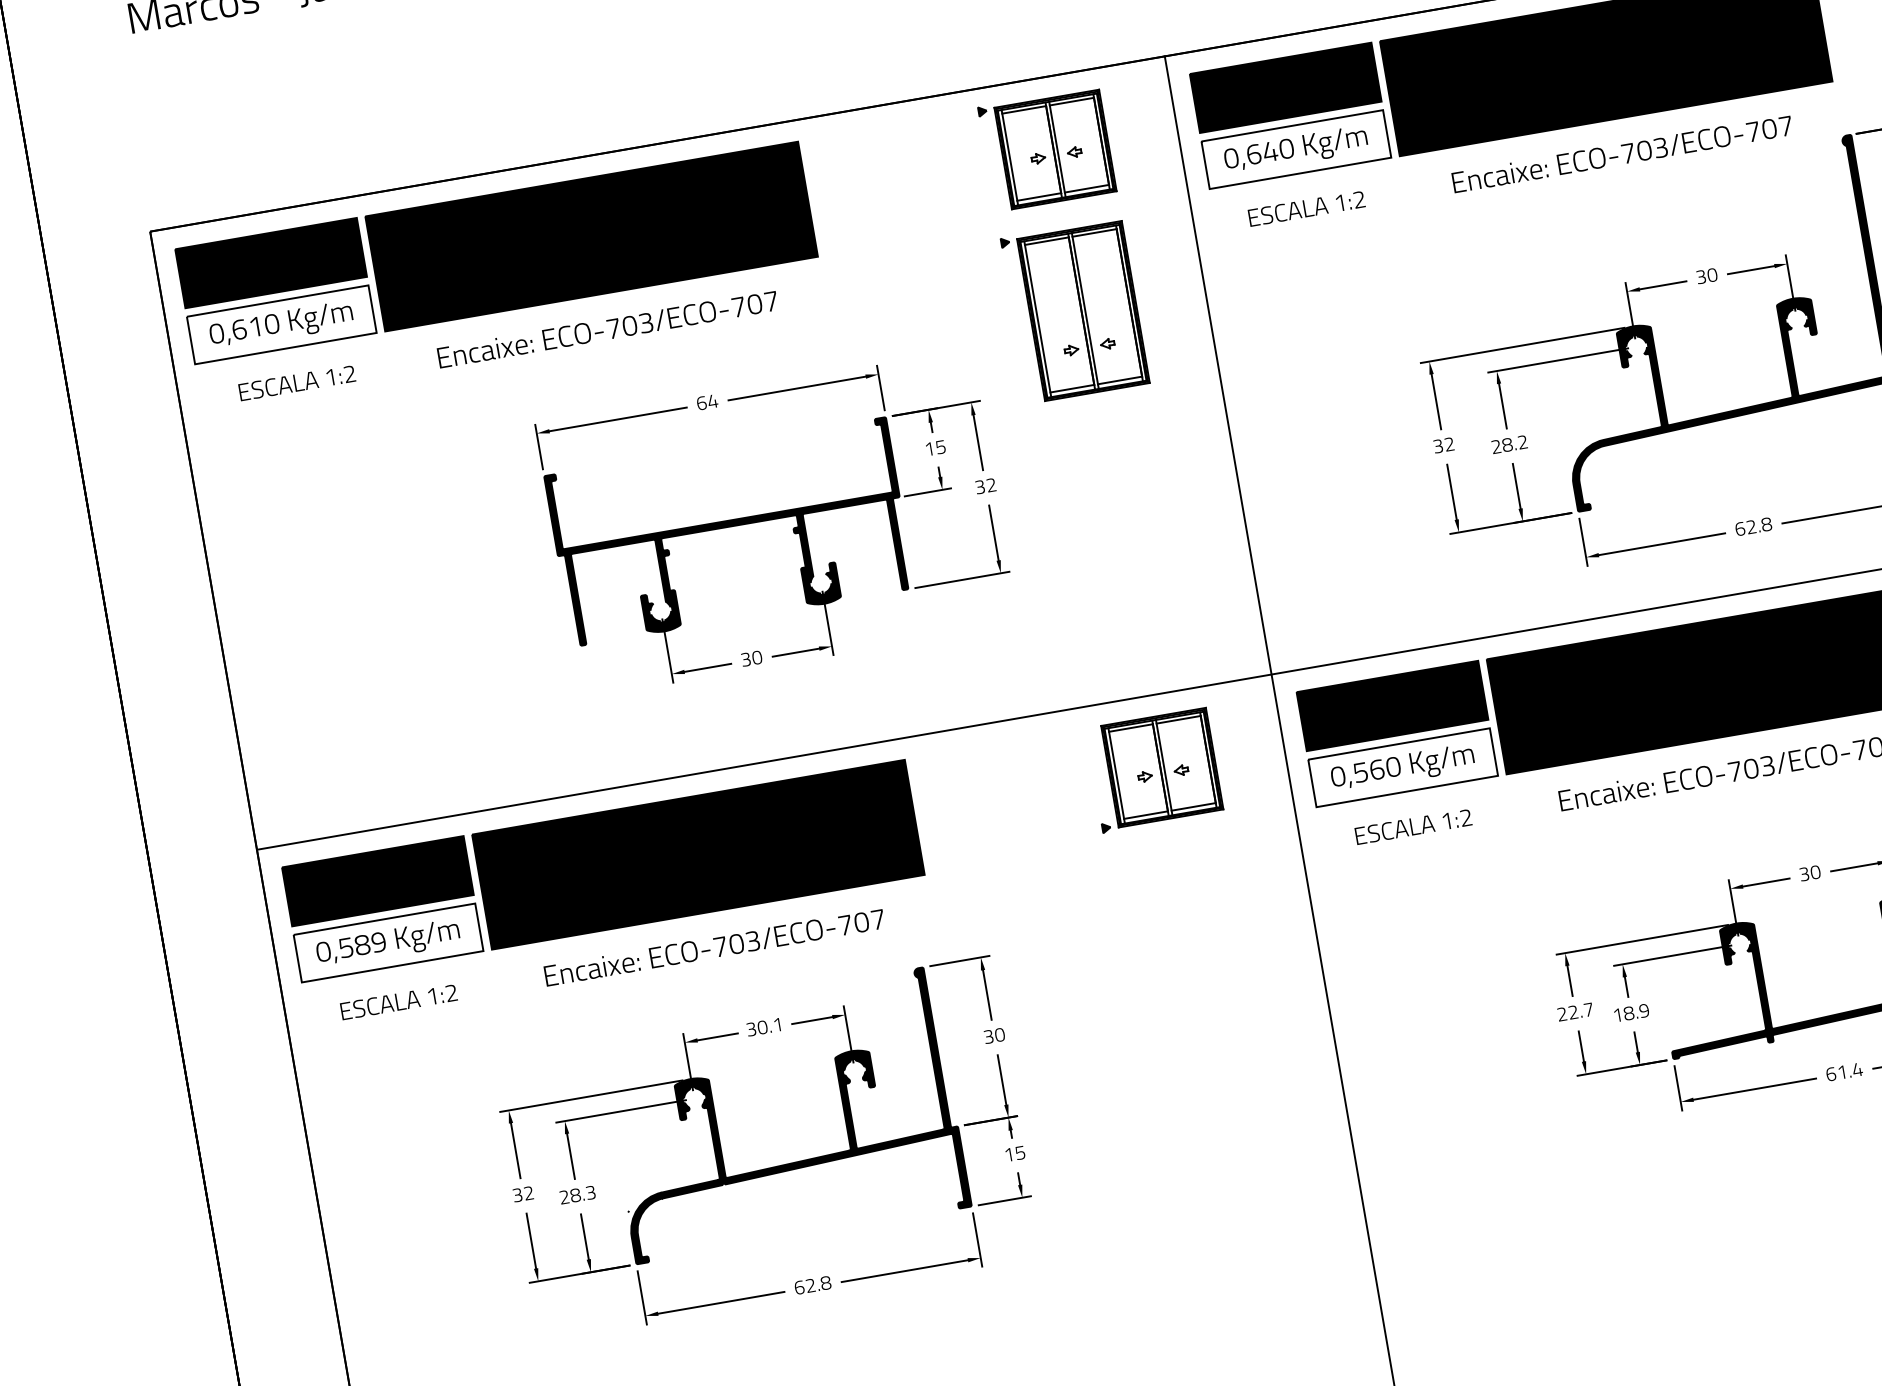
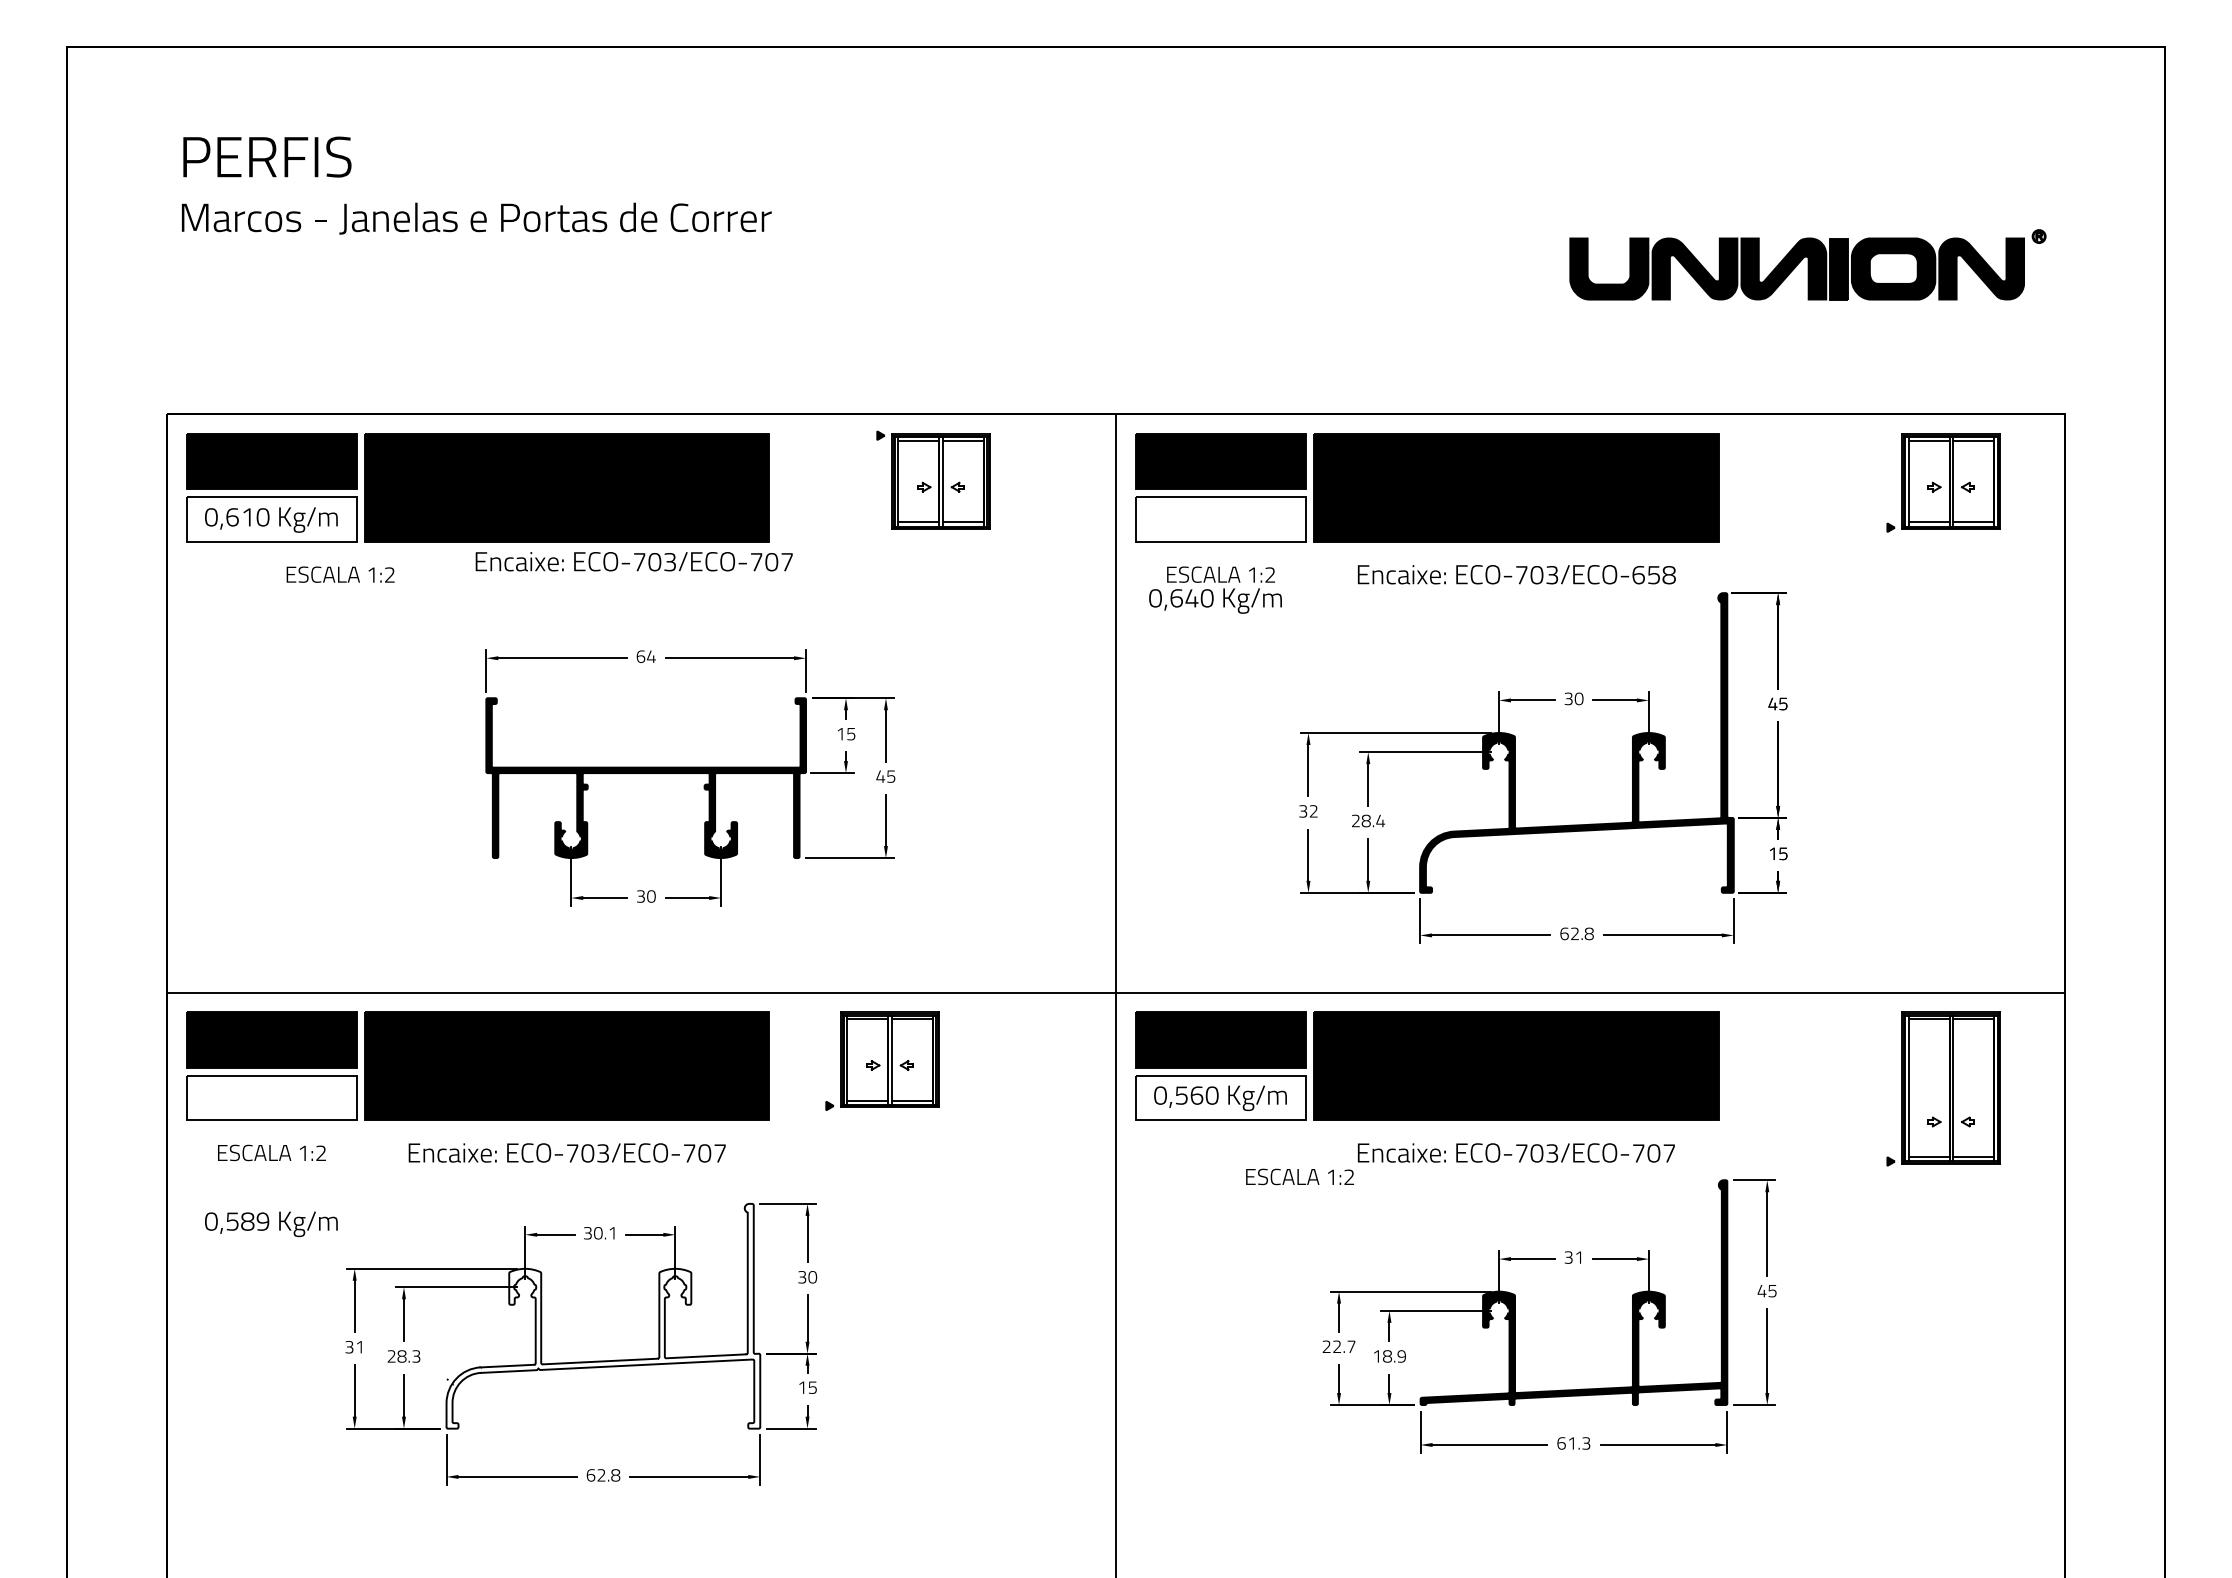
text: (1769, 129) -> (1653, 575), ECO-703/ECO-707 -> ECO-703/ECO-658
part: (1046, 148) -> (933, 479), moved
text: (1295, 149) -> (1215, 600), moved
part: (1075, 311) -> (994, 631), removed
text: (606, 329) -> (633, 561), moved
text: (296, 382) -> (340, 574), moved
text: (1522, 441) -> (1380, 820), 28.2 -> 28.4
text: (985, 486) -> (885, 776), 32 -> 45
part: (1154, 769) -> (882, 1060), moved
text: (1412, 826) -> (1299, 1176), moved
text: (1814, 872) -> (1578, 1257), 30 -> 31
text: (388, 943) -> (271, 1224), moved
text: (1856, 1069) -> (1585, 1443), 61.4 -> 61.3
fill: (783, 1114) -> (603, 1315), removed
text: (528, 1193) -> (359, 1347), 32 -> 31

